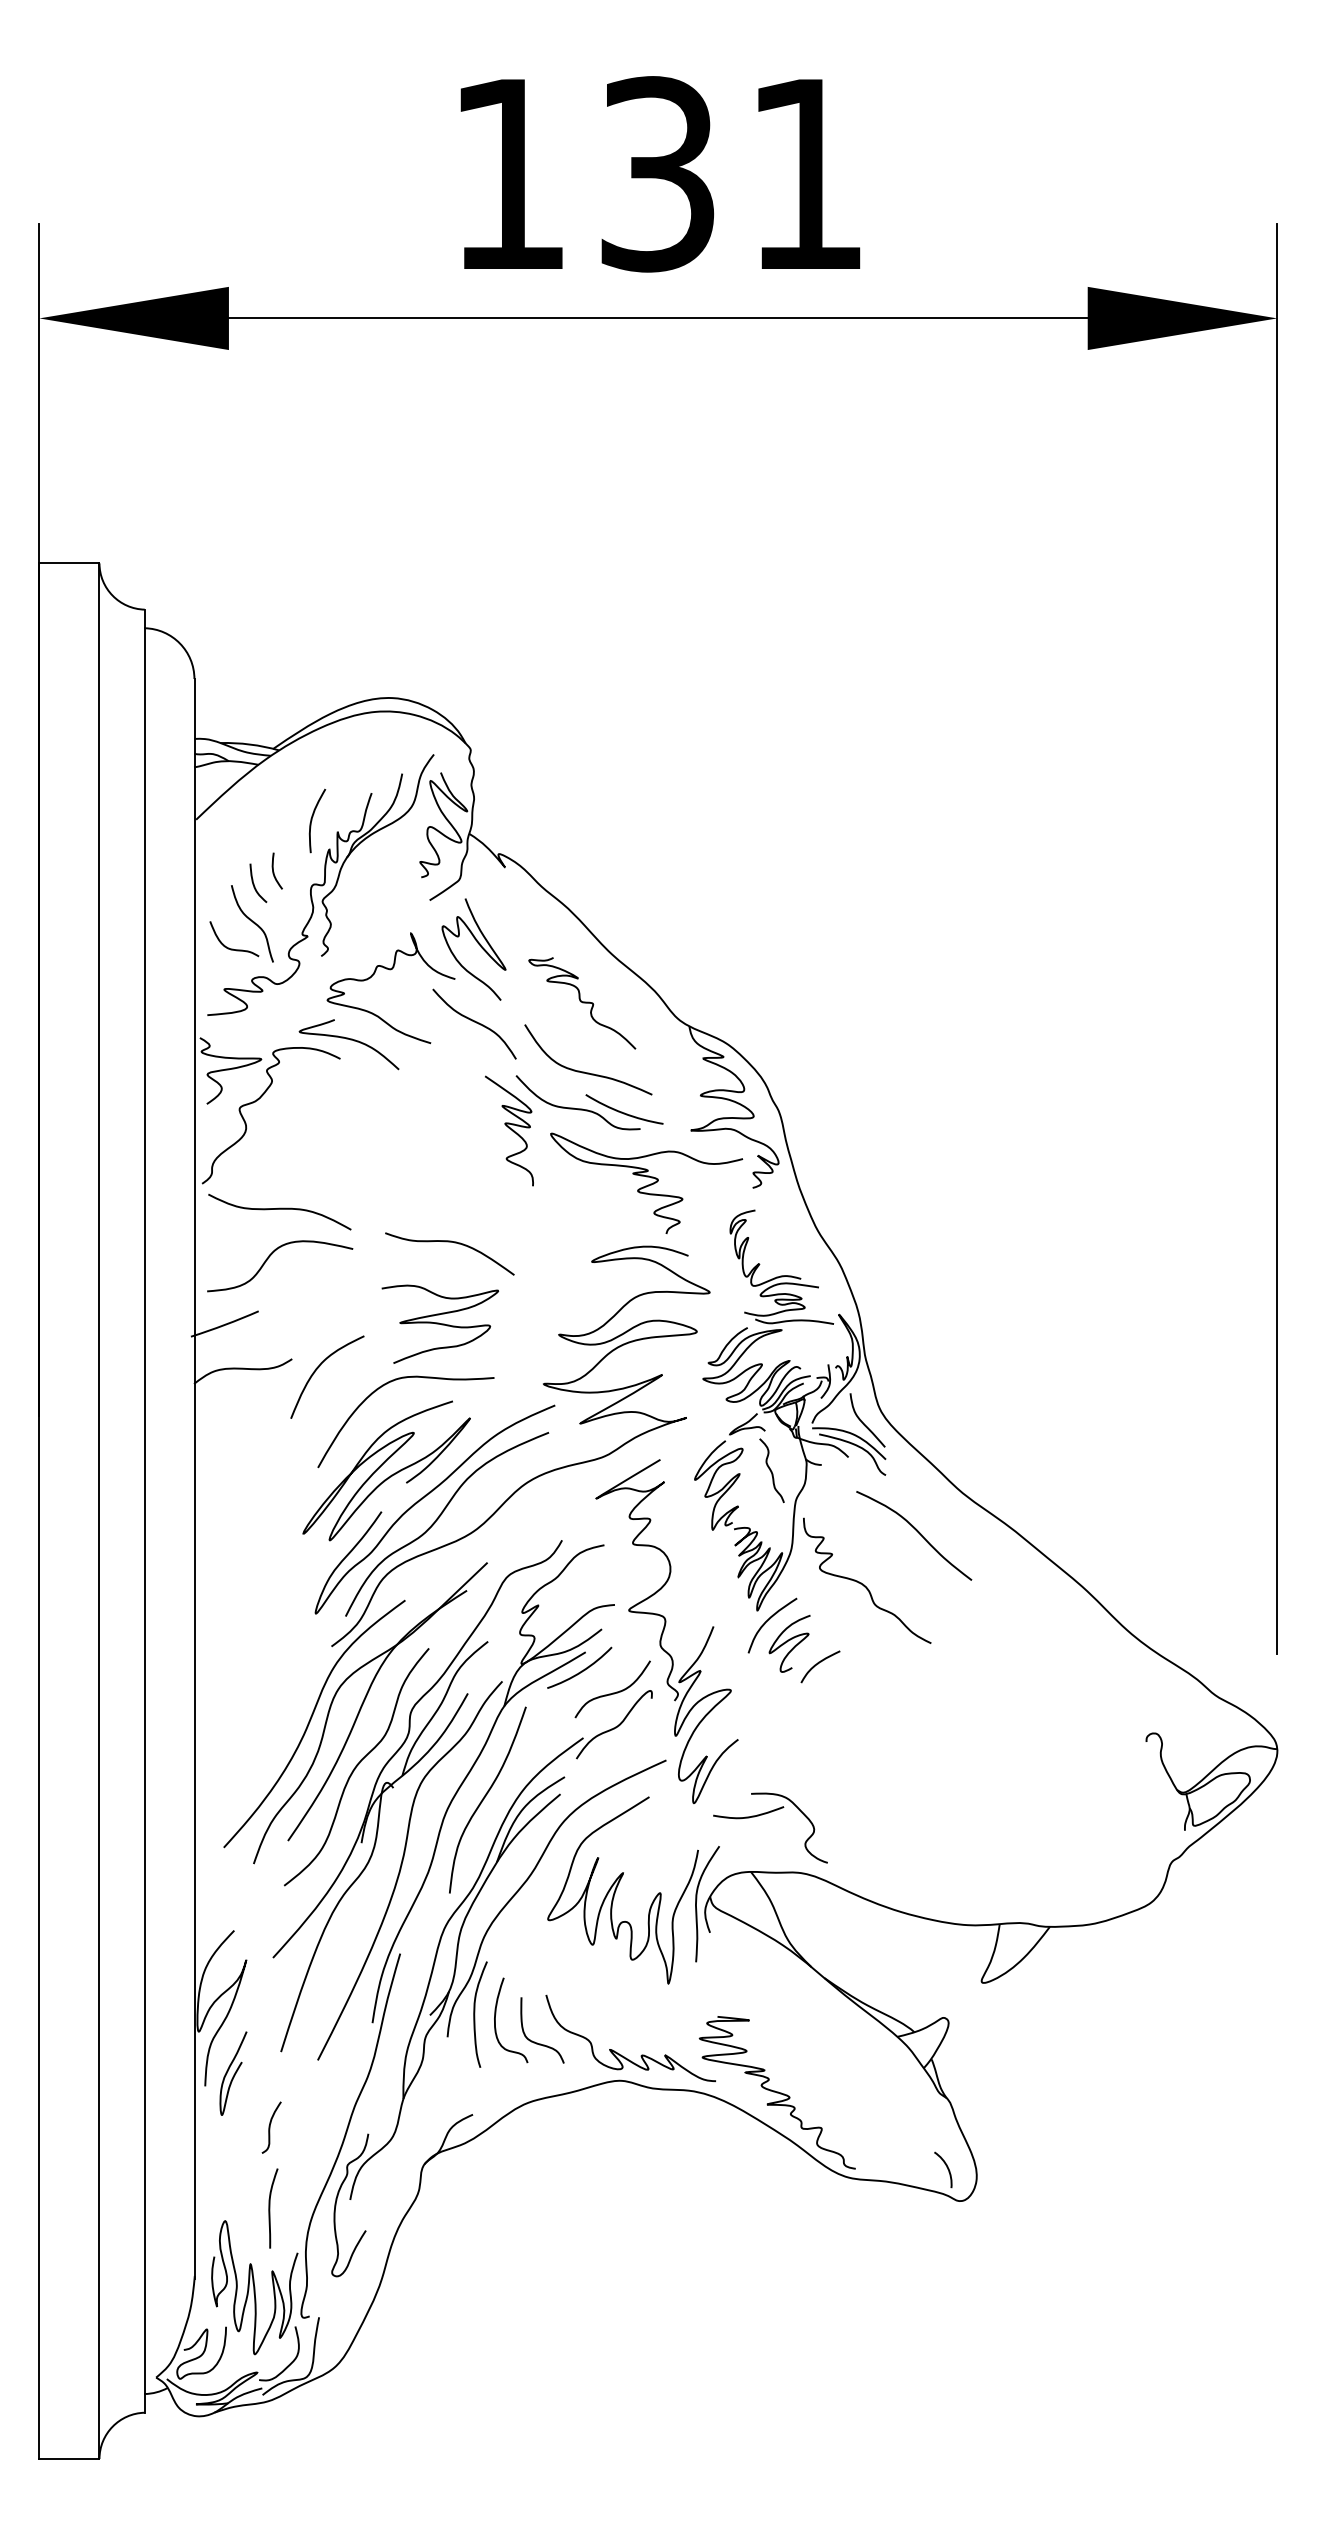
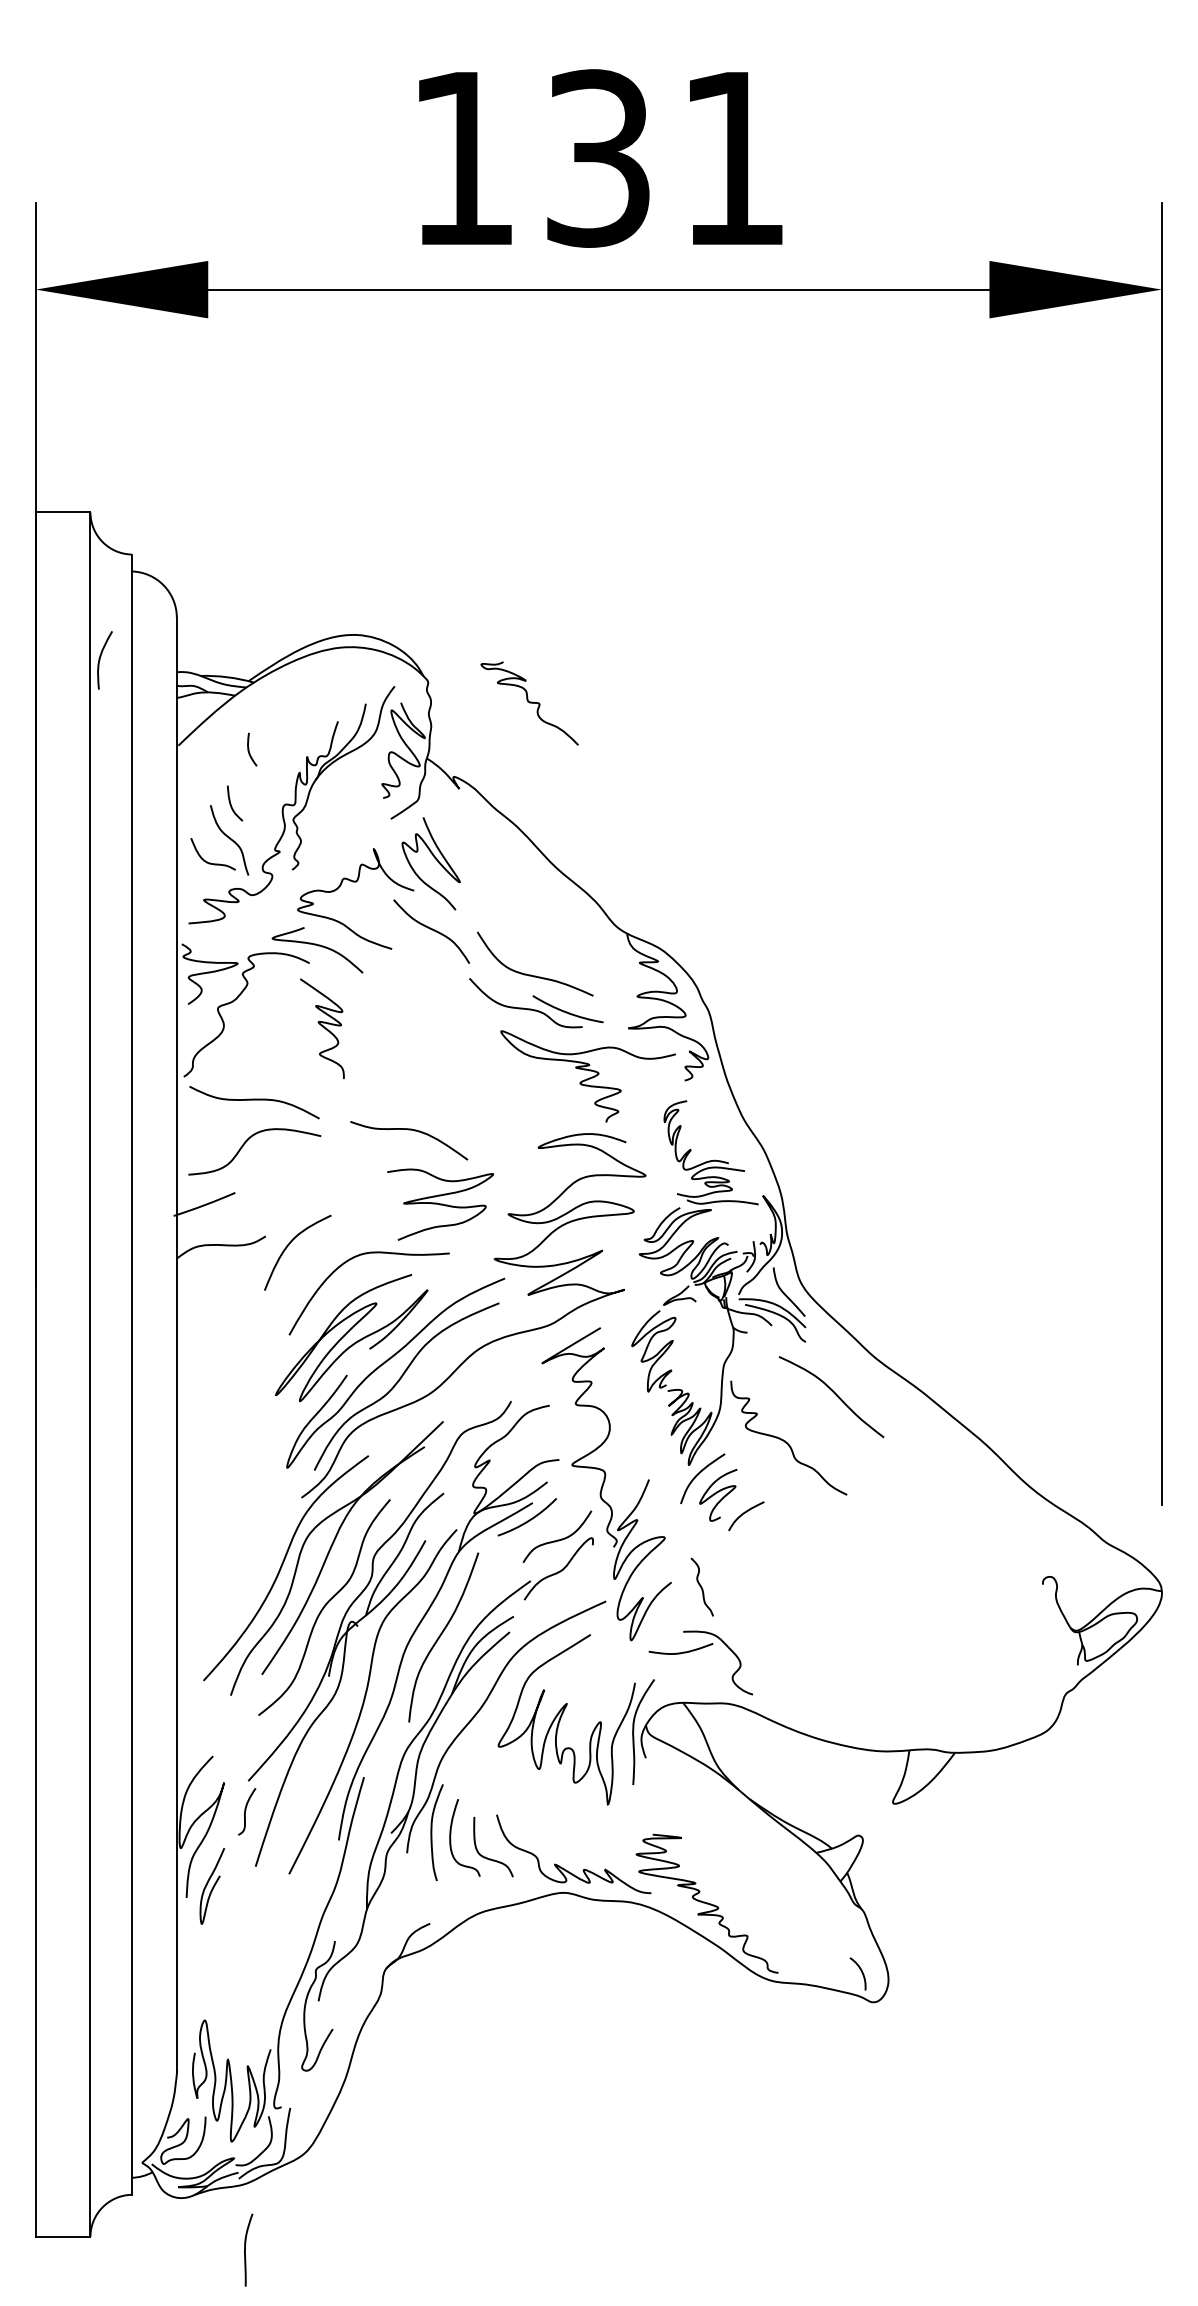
curve: (312, 820) -> (100, 659), moved
curve: (274, 872) -> (249, 750), moved
curve: (582, 1003) -> (529, 703), moved
curve: (509, 1129) -> (322, 1027), moved
curve: (440, 1323) -> (440, 1203), moved
curve: (771, 1470) -> (701, 1586), moved
curve: (270, 2127) -> (246, 1811), moved
curve: (270, 2208) -> (246, 2250), moved

